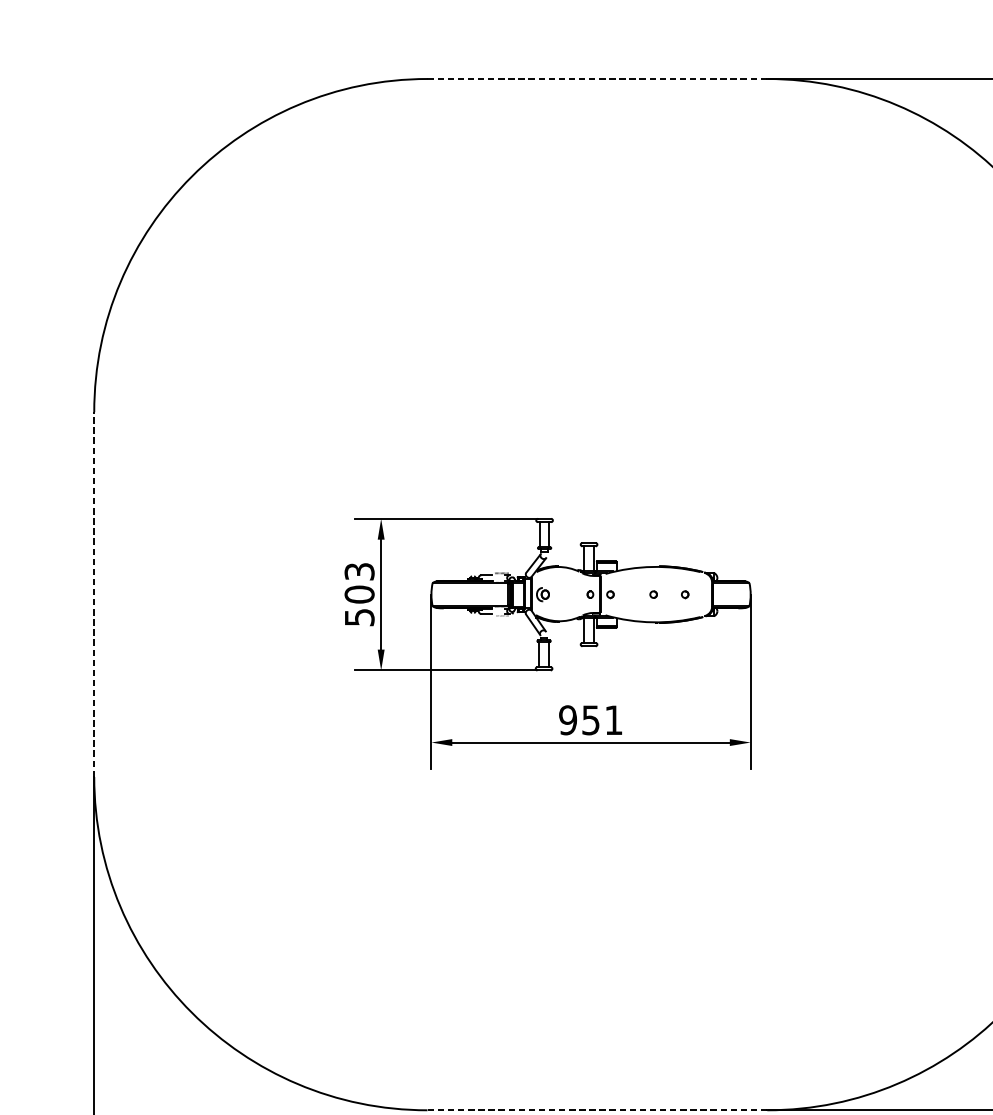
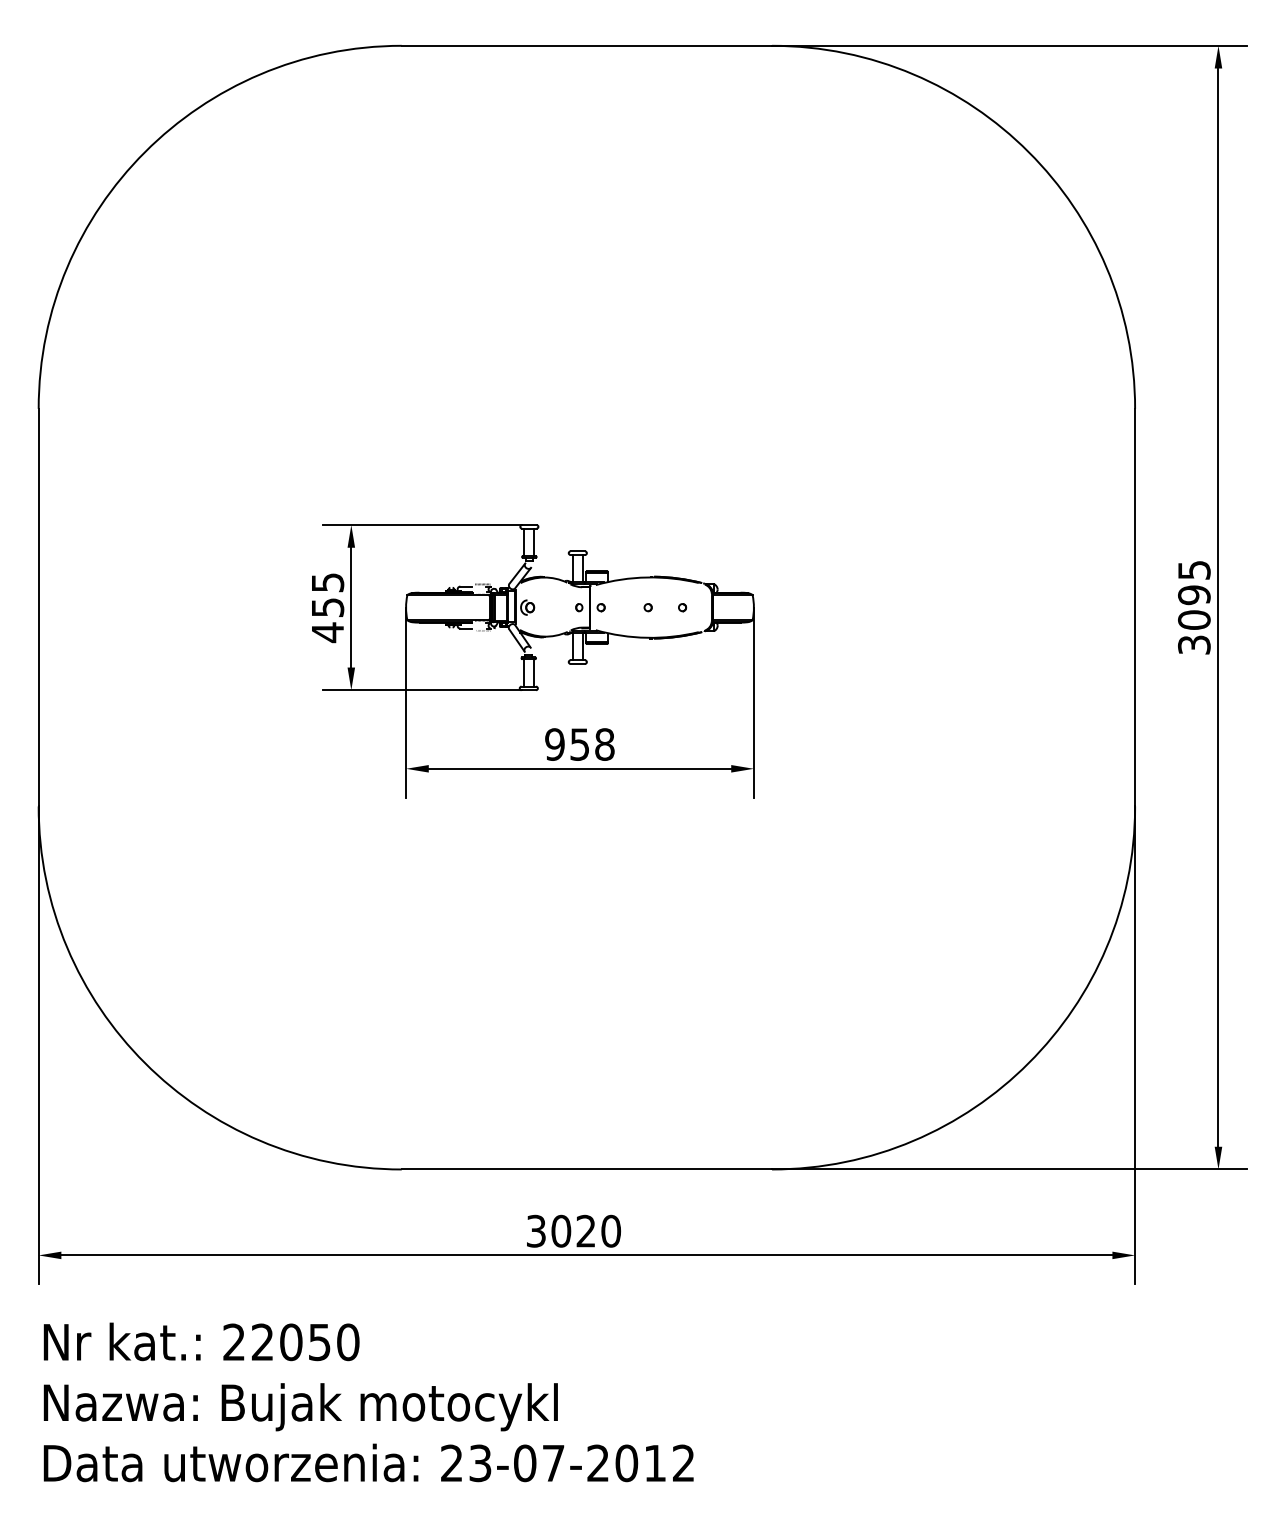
line: (597, 78) -> (587, 45), dashed -> solid
line: (94, 594) -> (38, 607), dashed -> solid
text: (359, 595) -> (327, 608), 503 -> 455
text: (613, 720) -> (604, 744), 951 -> 958
line: (597, 1110) -> (586, 1169), dashed -> solid

